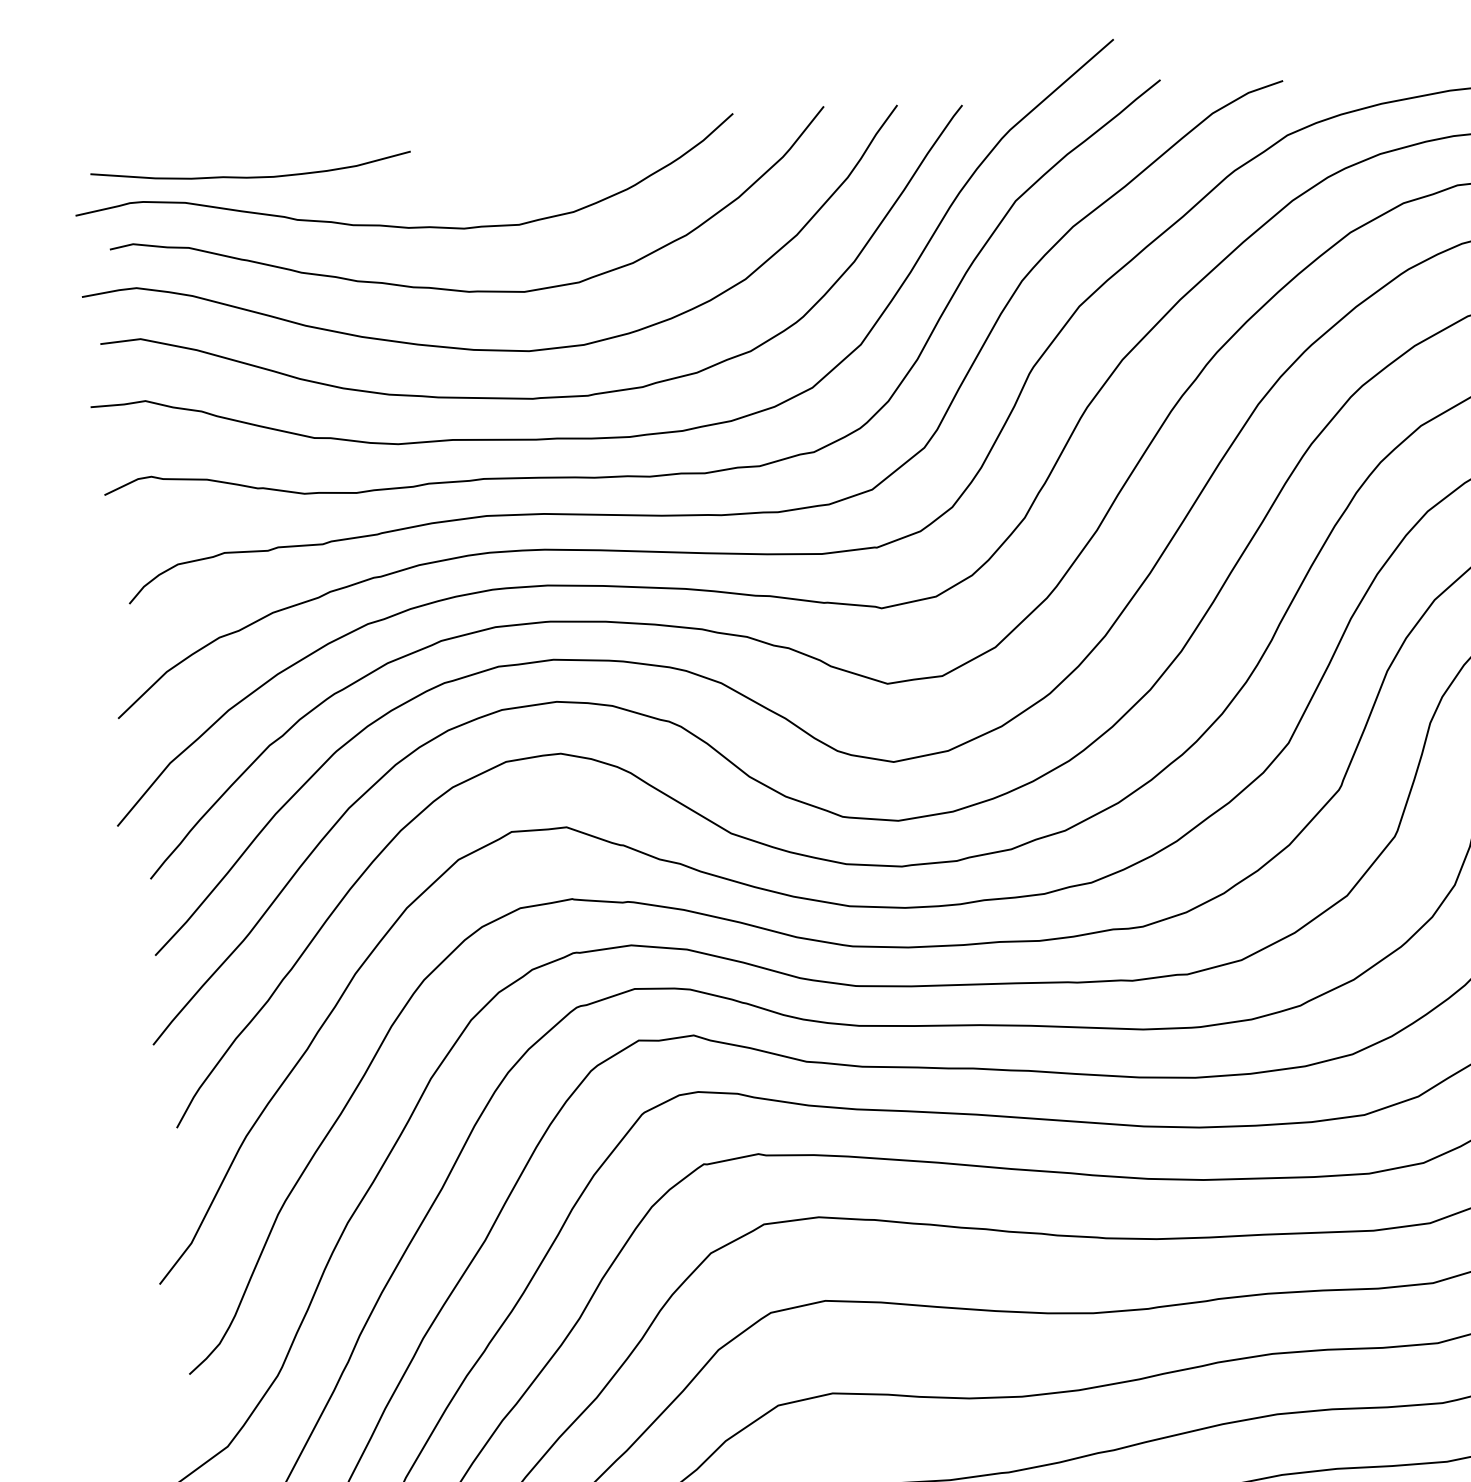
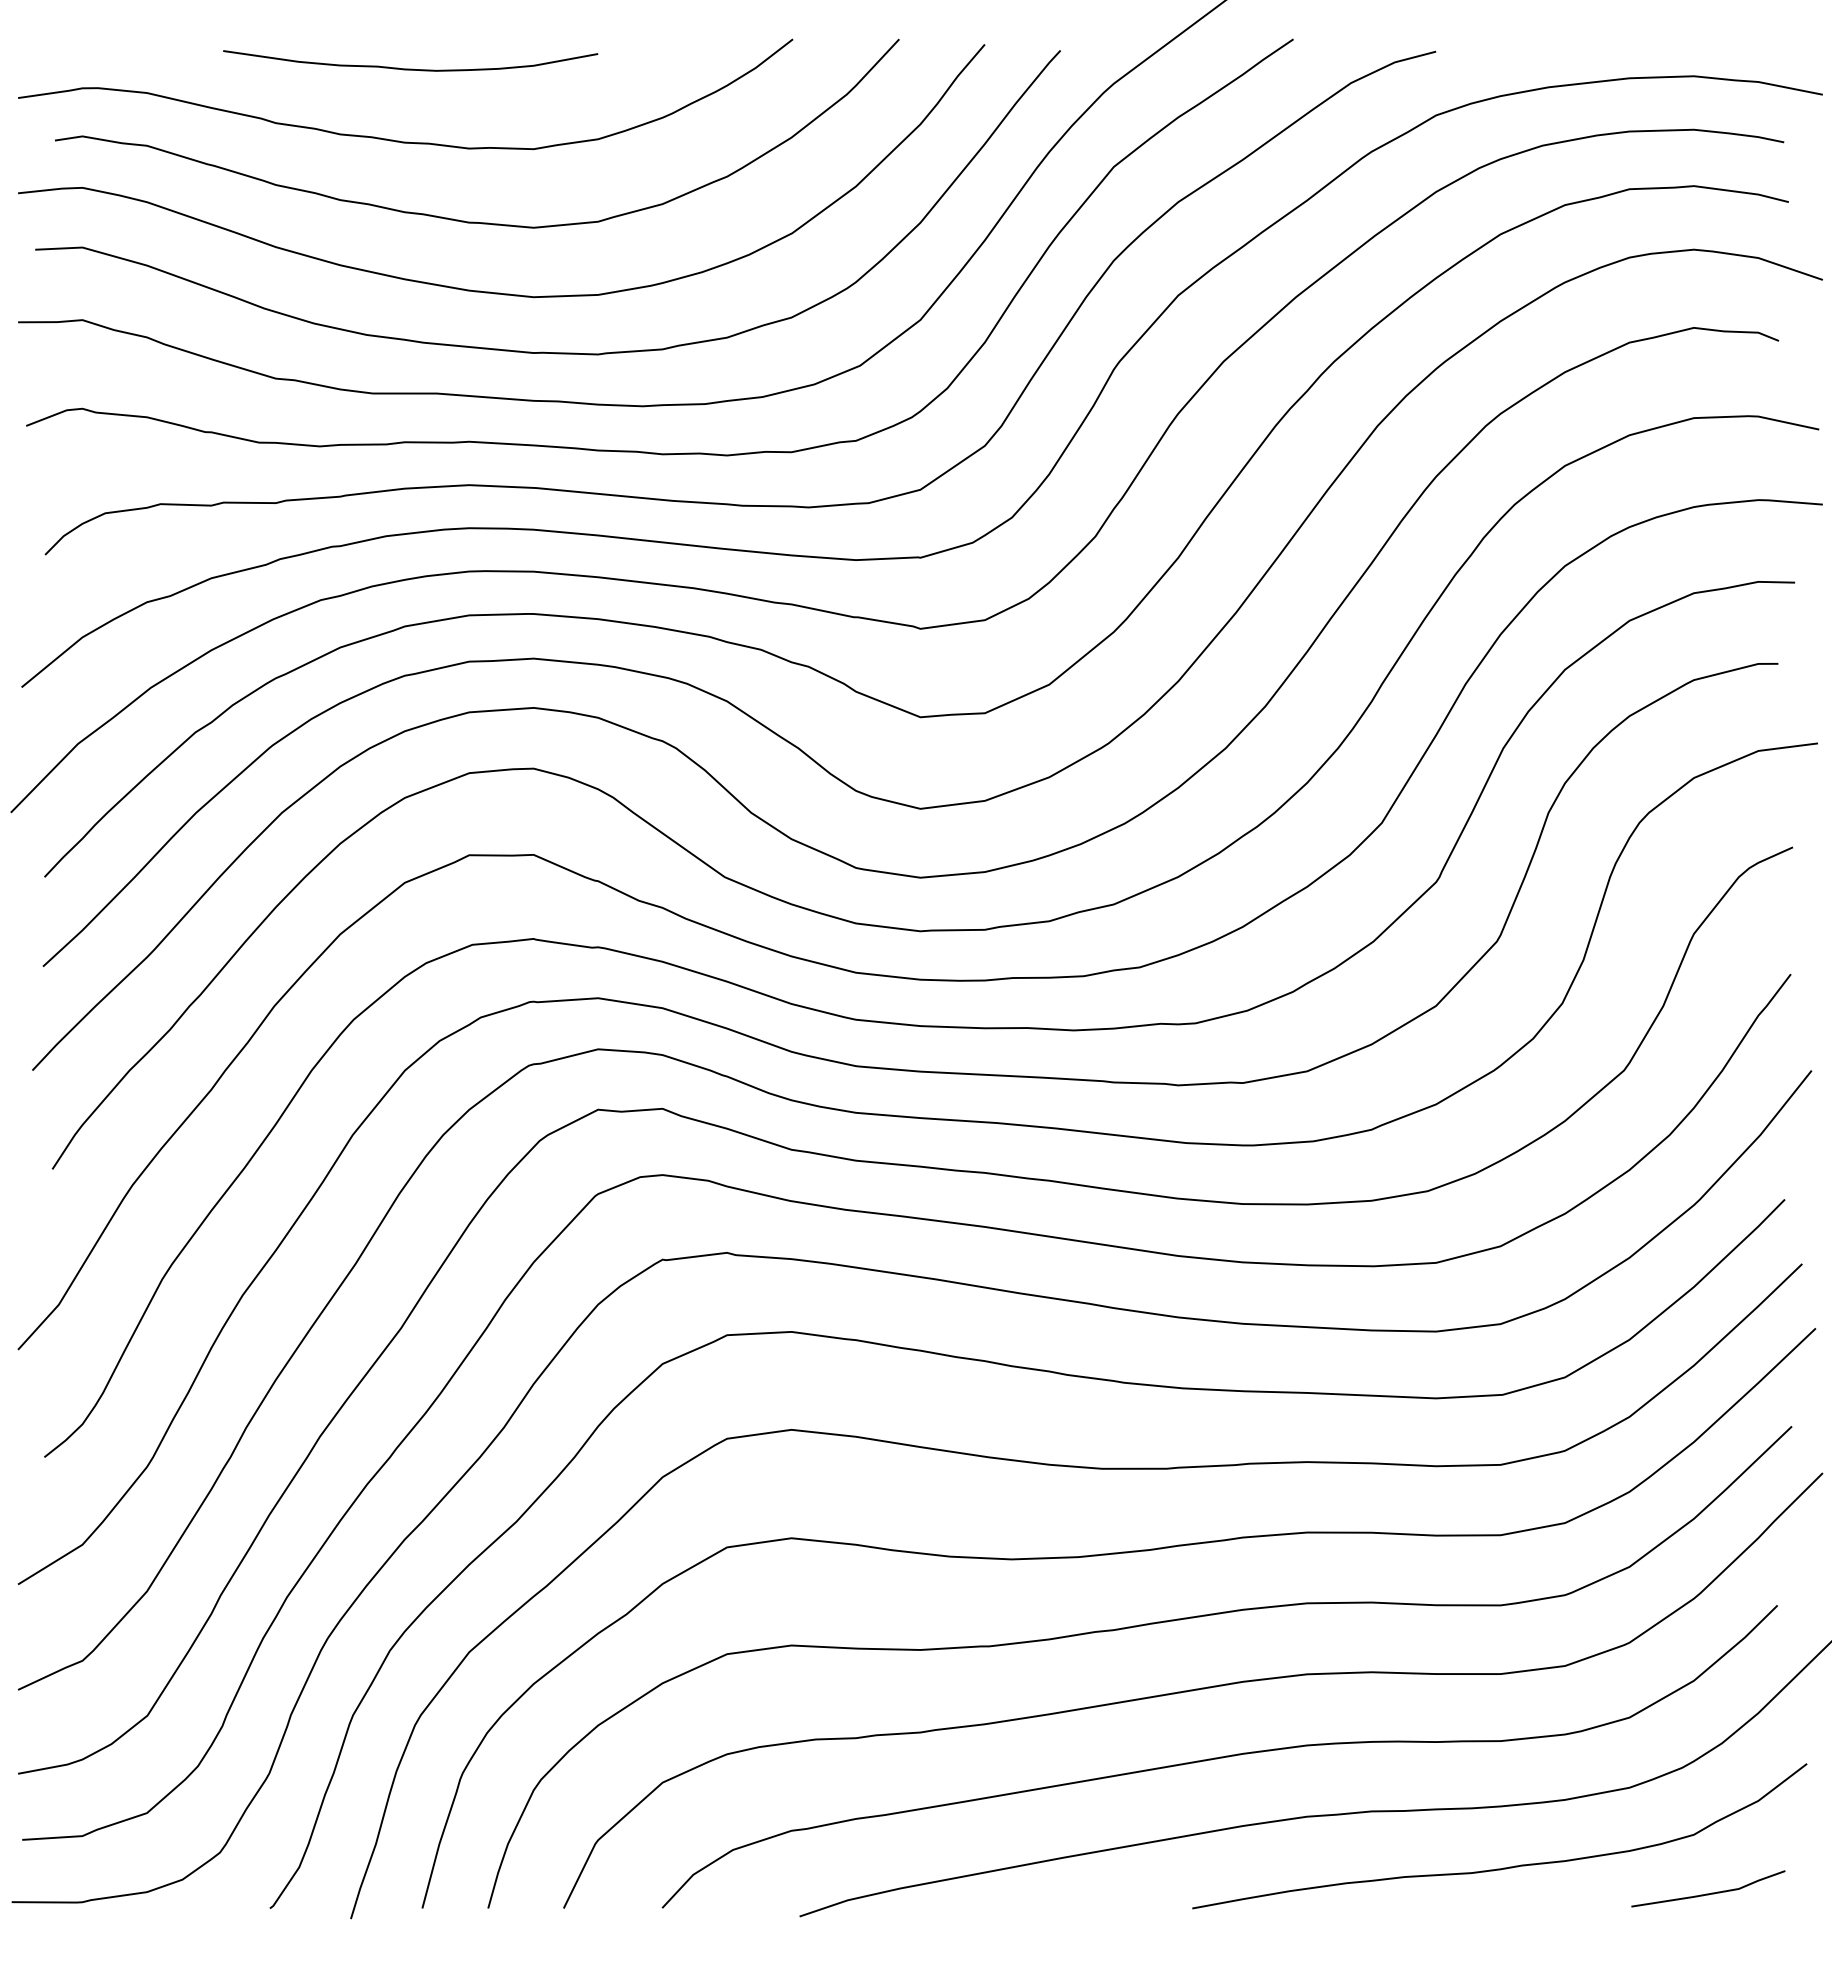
curve: (251, 176) -> (410, 68), moved

